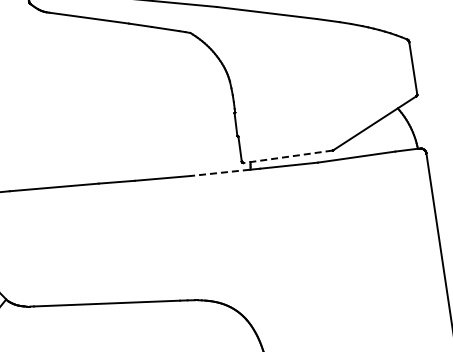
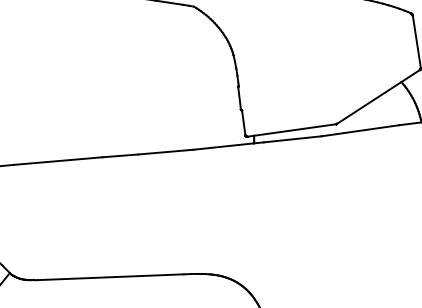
line: (288, 156) -> (292, 130), dashed -> solid
line: (219, 172) -> (223, 146), dashed -> solid

